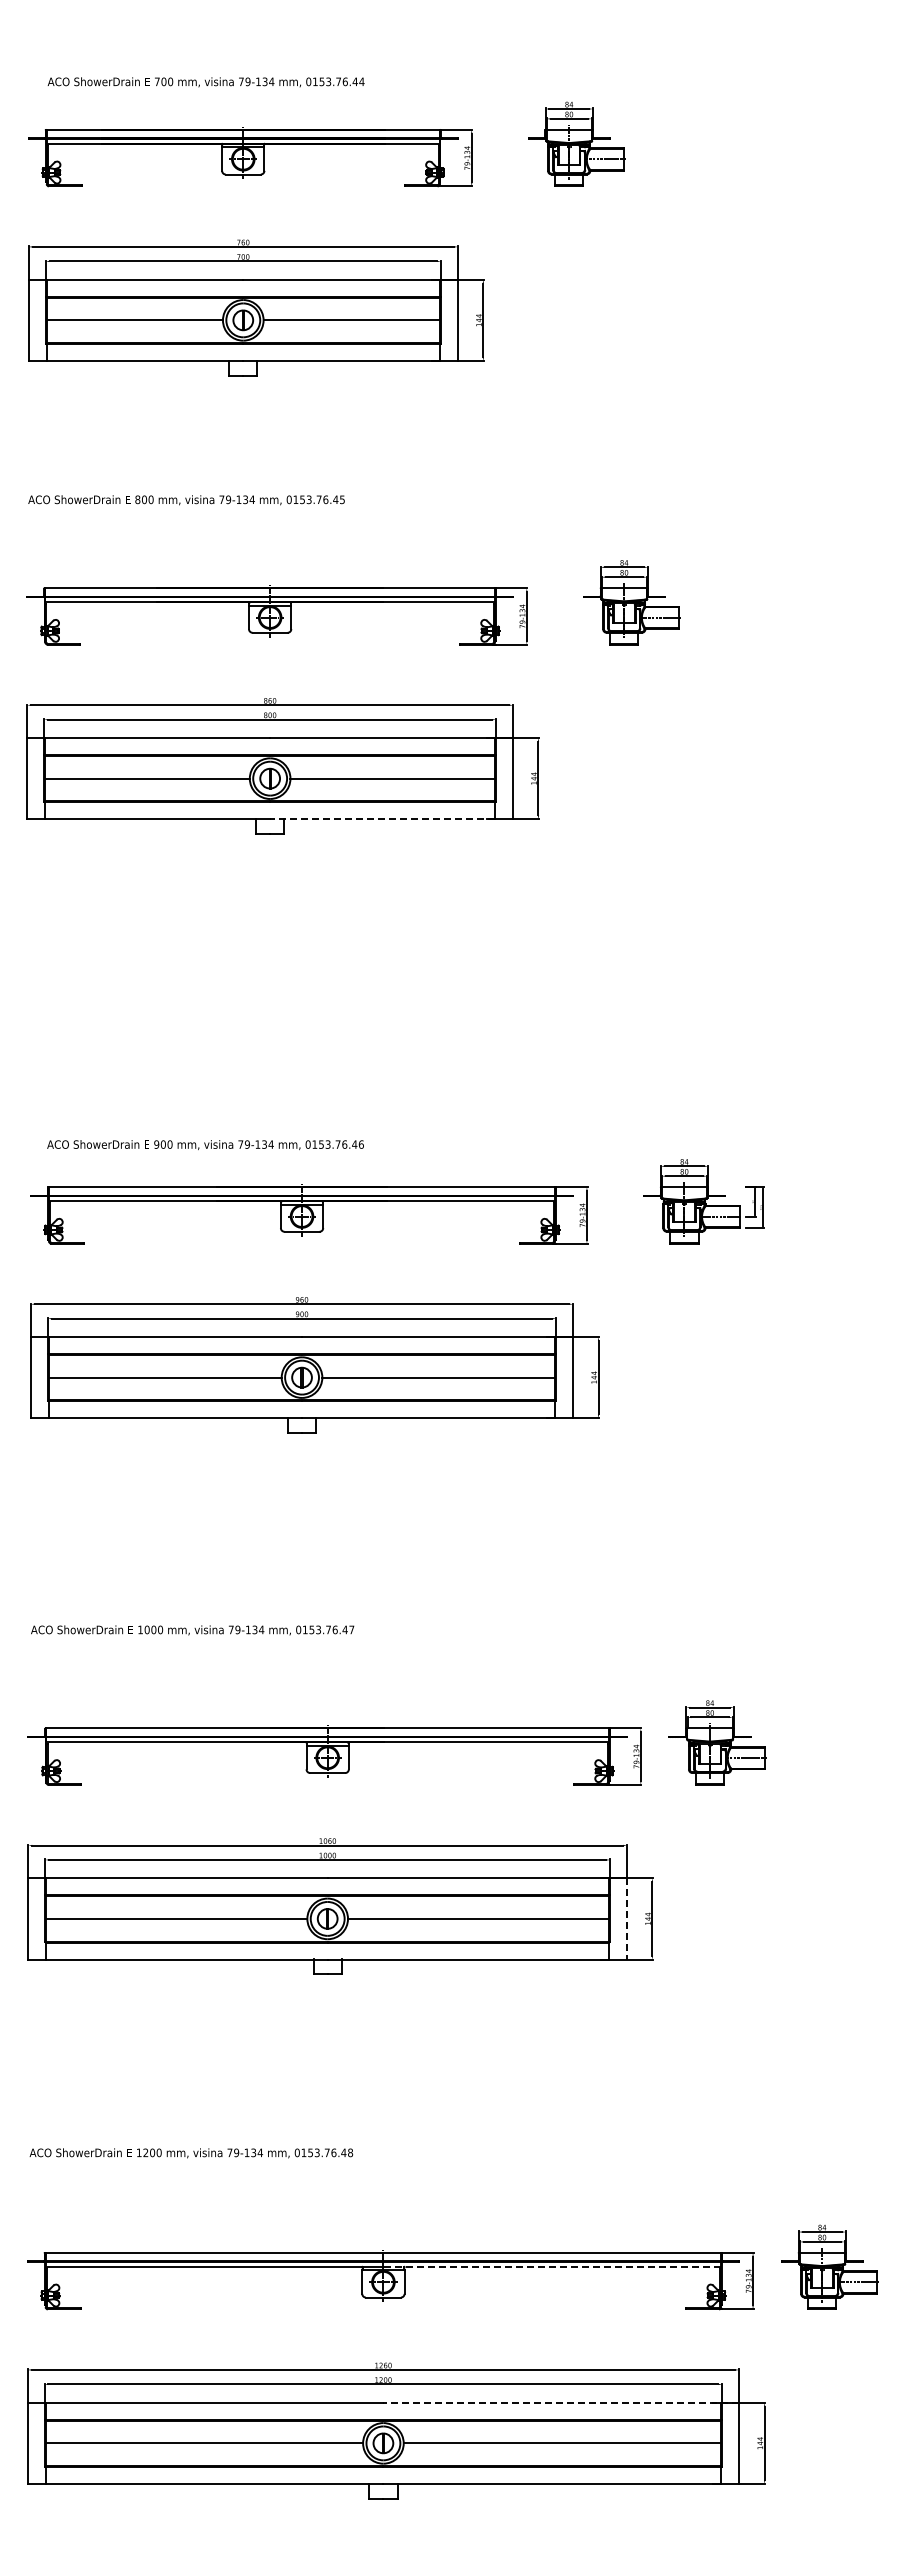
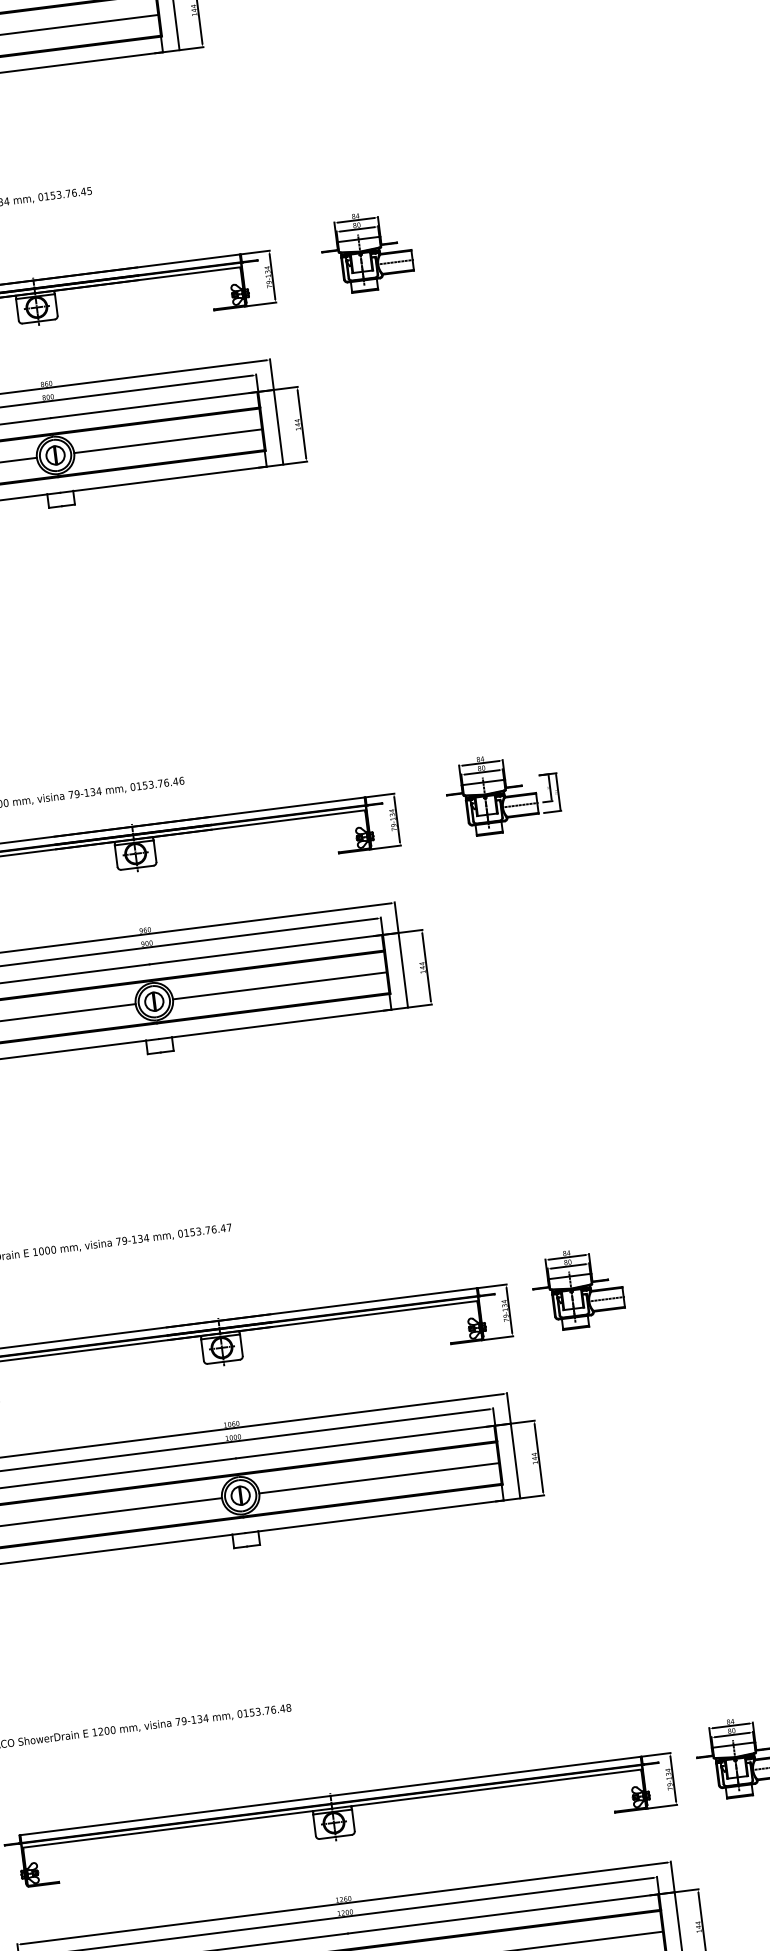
line: (382, 819) -> (163, 479), dashed -> solid
line: (627, 1918) -> (515, 1460), dashed -> solid
line: (552, 2266) -> (487, 1788), dashed -> solid
line: (561, 2402) -> (511, 1912), dashed -> solid

